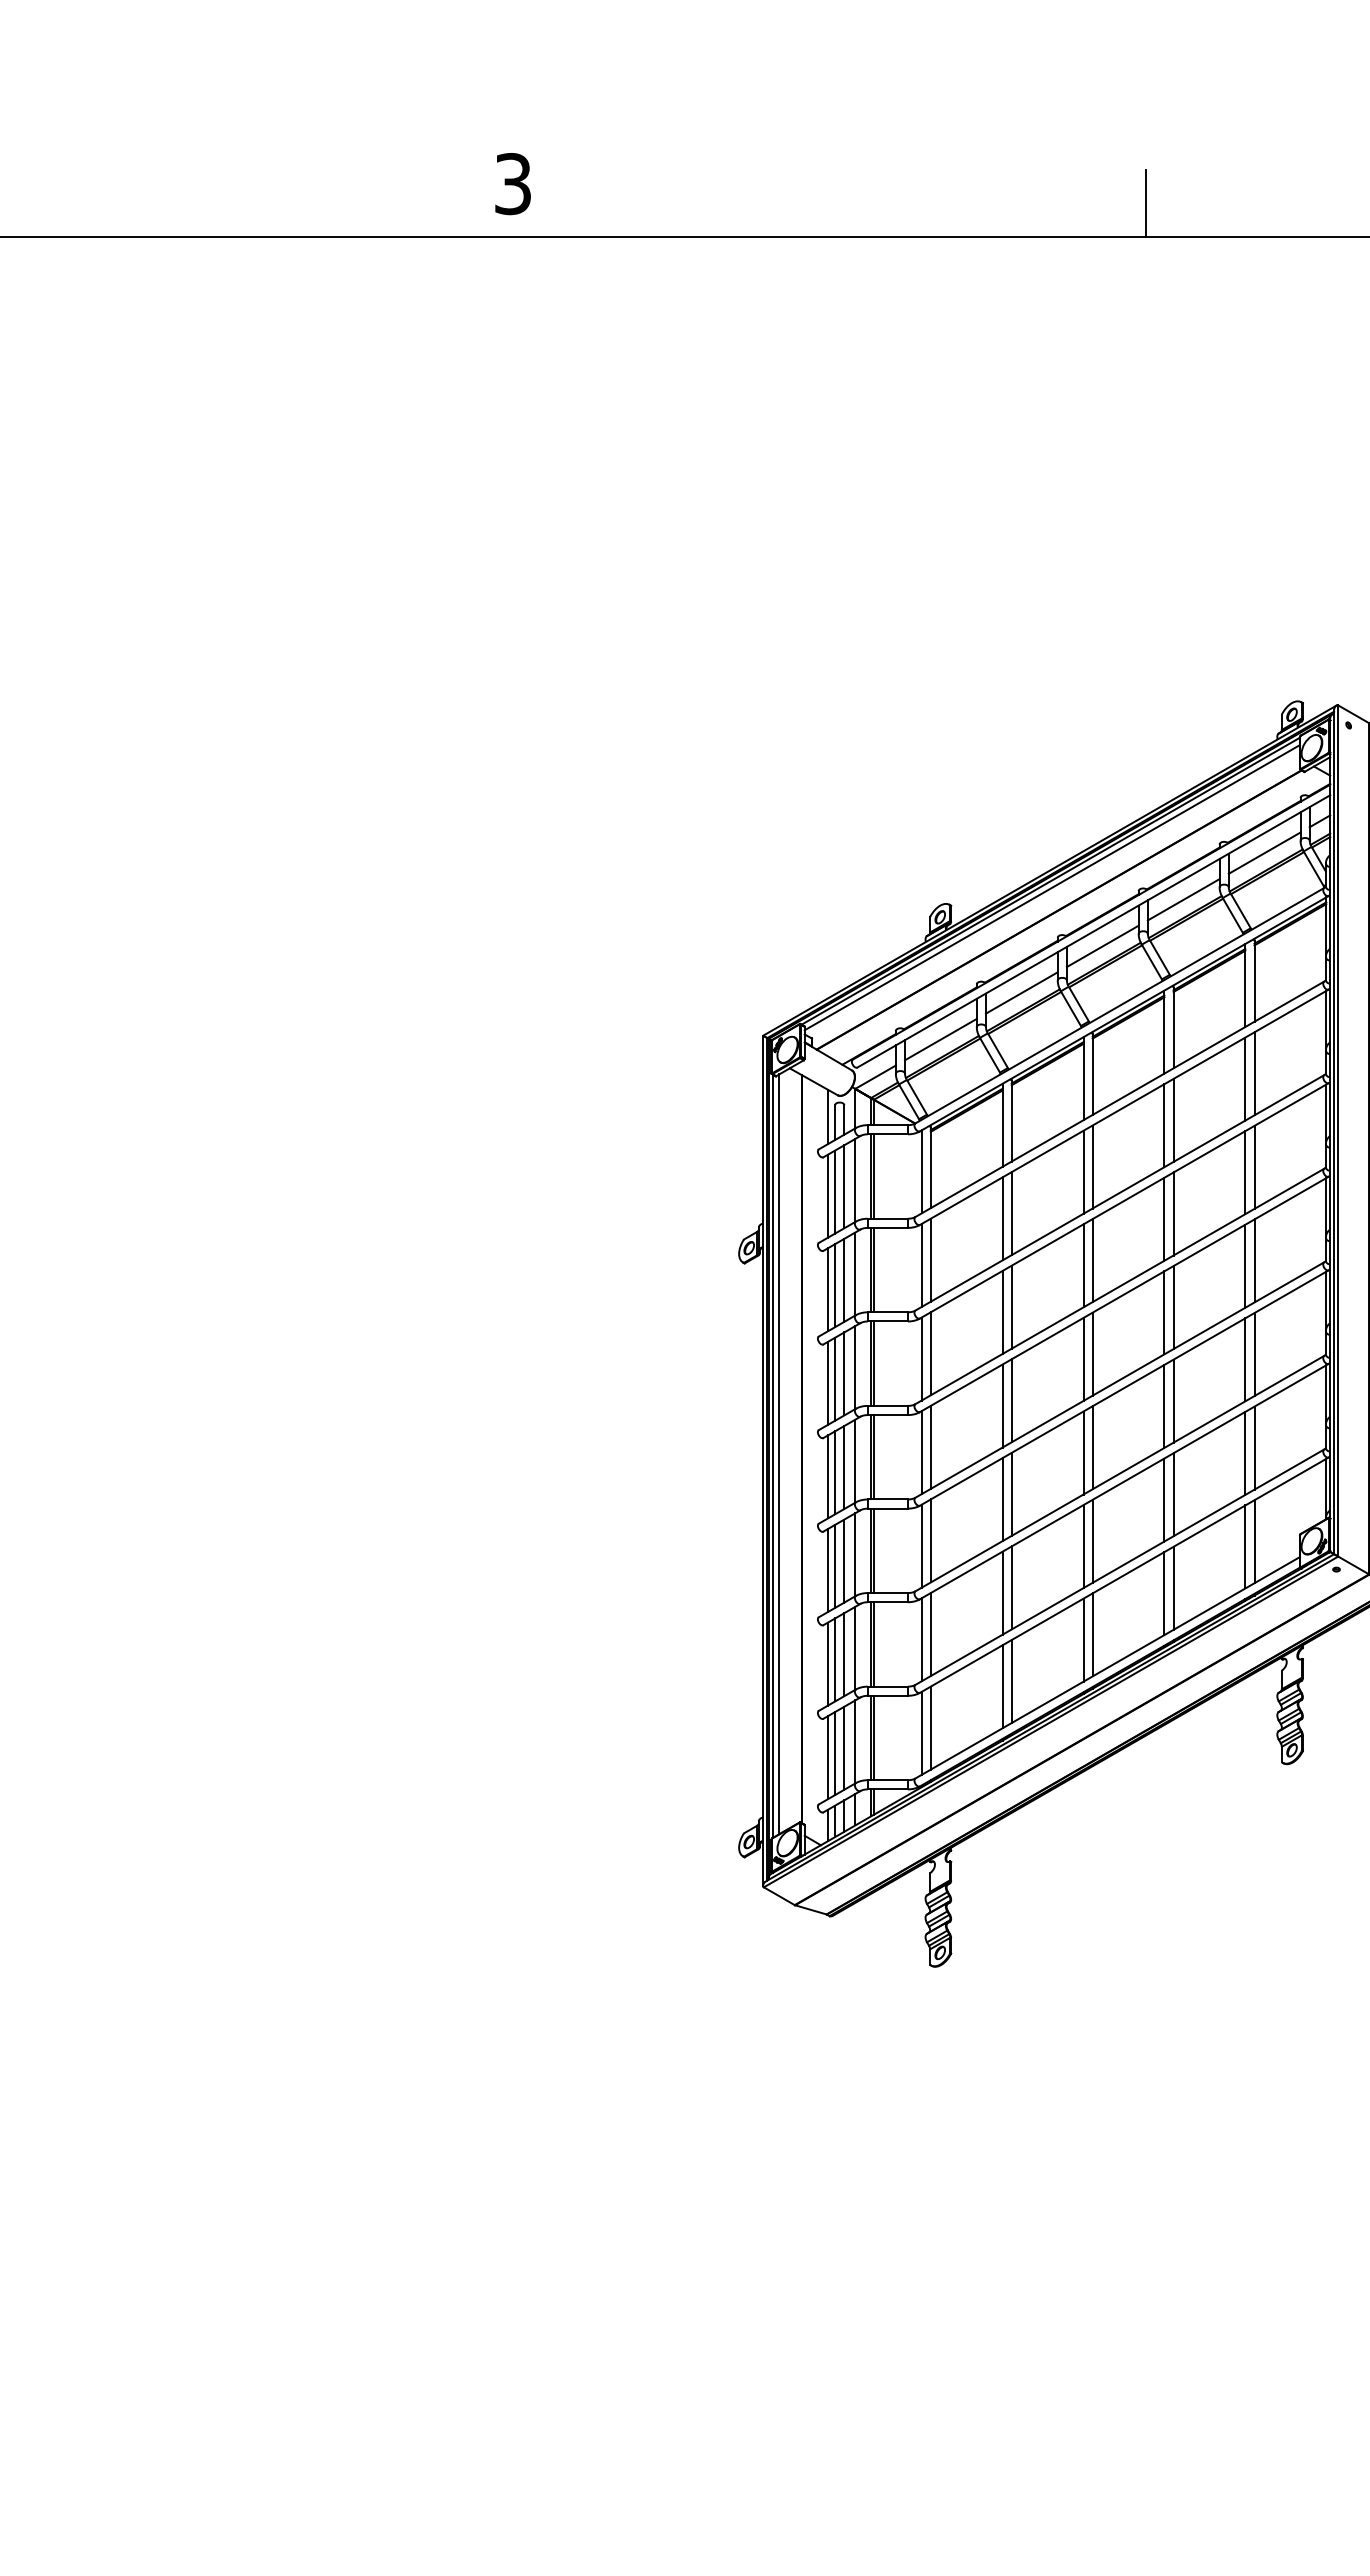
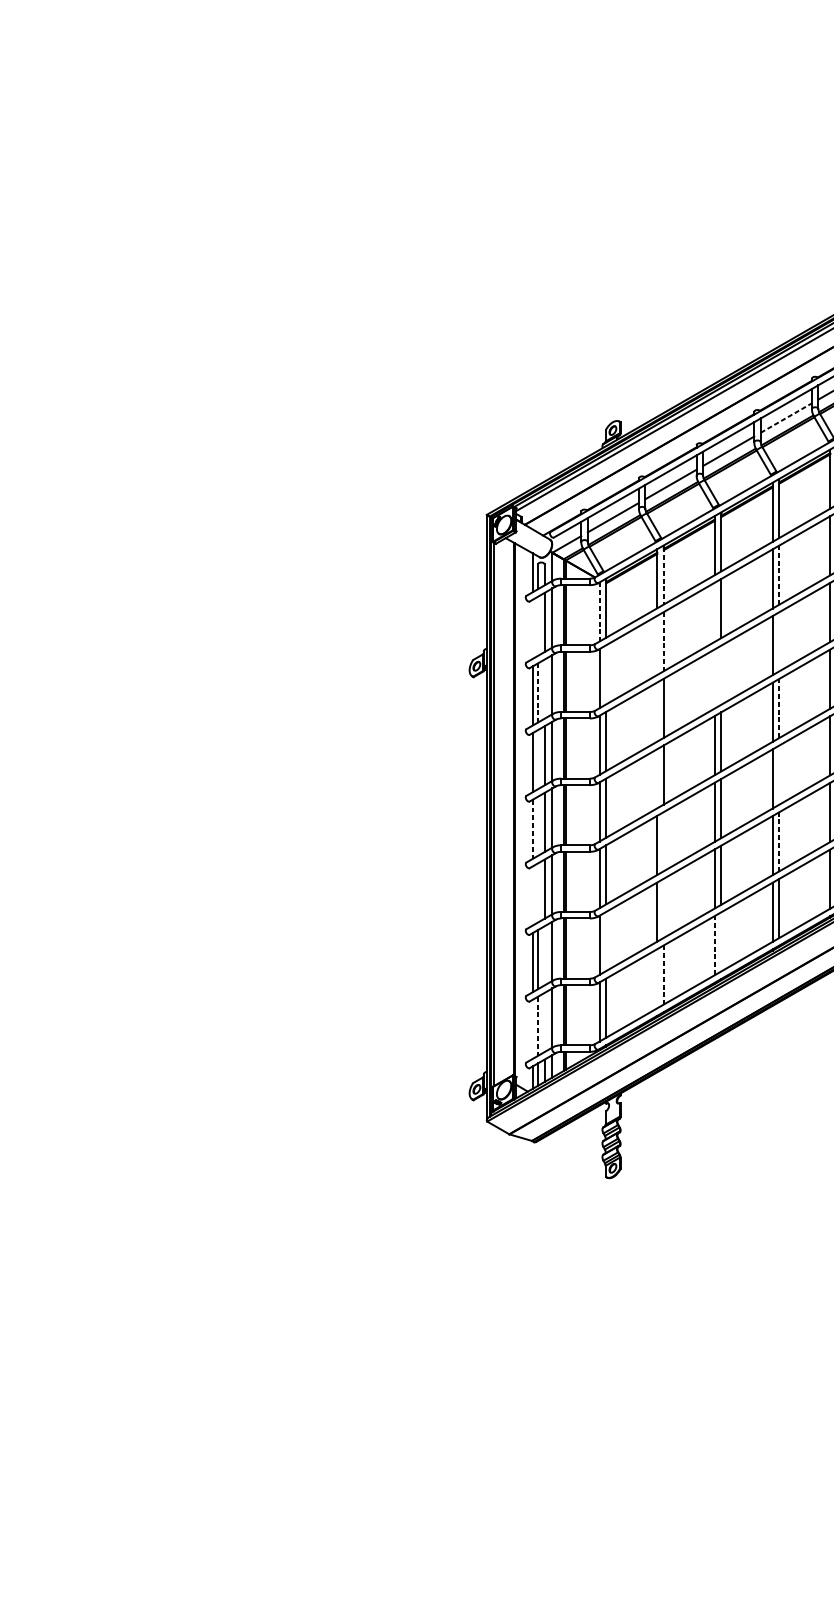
line: (1184, 899) -> (786, 417), solid -> dashed
line: (1173, 1120) -> (779, 575), solid -> dashed
line: (1011, 1121) -> (663, 576), solid -> dashed
line: (921, 1171) -> (599, 611), solid -> dashed
line: (1083, 1171) -> (714, 611), removed
line: (835, 1191) -> (538, 625), removed
line: (827, 1195) -> (532, 628), removed
line: (1011, 1213) -> (663, 641), solid -> dashed
line: (1173, 1213) -> (779, 641), removed
line: (1002, 1218) -> (657, 645), removed
line: (930, 1259) -> (605, 674), removed
line: (1092, 1260) -> (721, 675), removed
line: (1083, 1265) -> (714, 678), removed
line: (844, 1279) -> (544, 688), removed
line: (835, 1285) -> (538, 692), solid -> dashed
line: (1173, 1307) -> (779, 708), solid -> dashed
line: (1002, 1312) -> (657, 712), removed
line: (835, 1378) -> (538, 759), removed
line: (1173, 1400) -> (779, 774), removed
line: (1002, 1405) -> (657, 778), removed
line: (779, 1454) -> (498, 813), removed
line: (835, 1472) -> (538, 826), removed
line: (827, 1476) -> (532, 828), solid -> dashed
line: (1011, 1493) -> (663, 841), removed
line: (1173, 1494) -> (779, 841), solid -> dashed
line: (835, 1565) -> (538, 892), removed
line: (827, 1570) -> (532, 895), removed
line: (1011, 1587) -> (663, 908), removed
line: (930, 1634) -> (605, 941), removed
line: (1092, 1634) -> (721, 941), removed
line: (1083, 1640) -> (714, 945), solid -> dashed
line: (844, 1654) -> (544, 955), removed
line: (1011, 1681) -> (663, 974), solid -> dashed
line: (1002, 1686) -> (657, 978), removed
line: (844, 1747) -> (544, 1021), removed
line: (835, 1753) -> (538, 1026), solid -> dashed
line: (827, 1757) -> (532, 1029), removed

